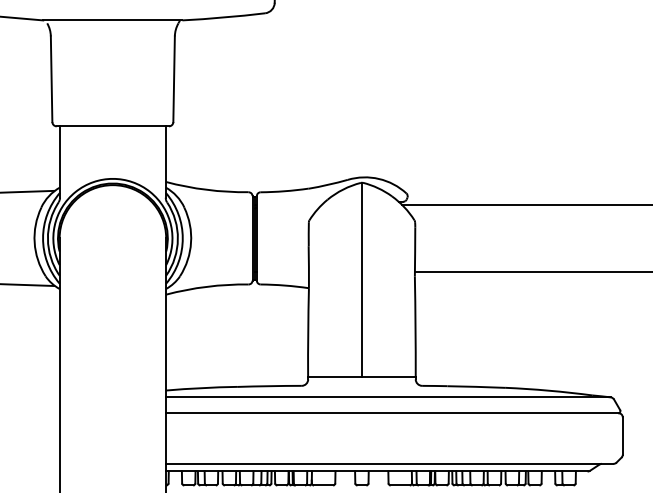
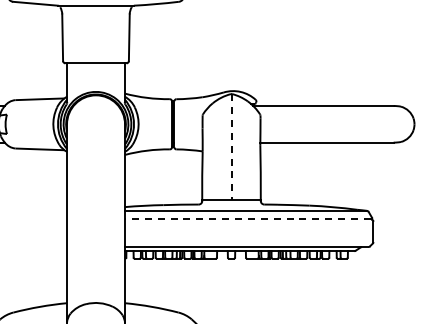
line: (361, 279) -> (231, 146), solid -> dashed
line: (391, 413) -> (247, 219), solid -> dashed

